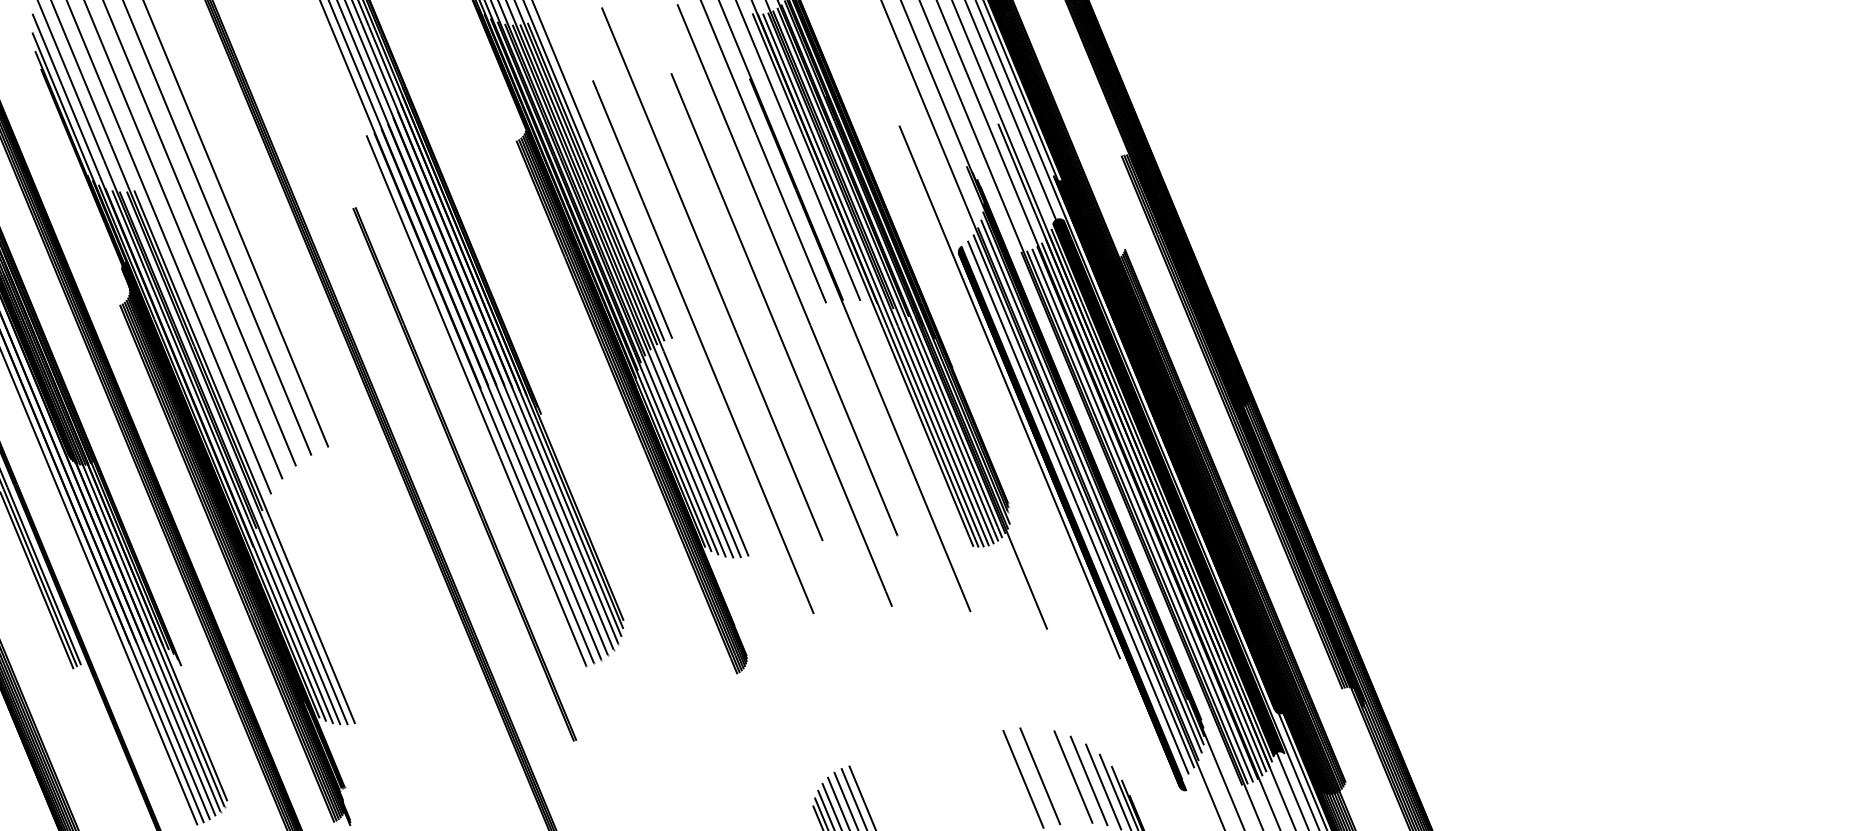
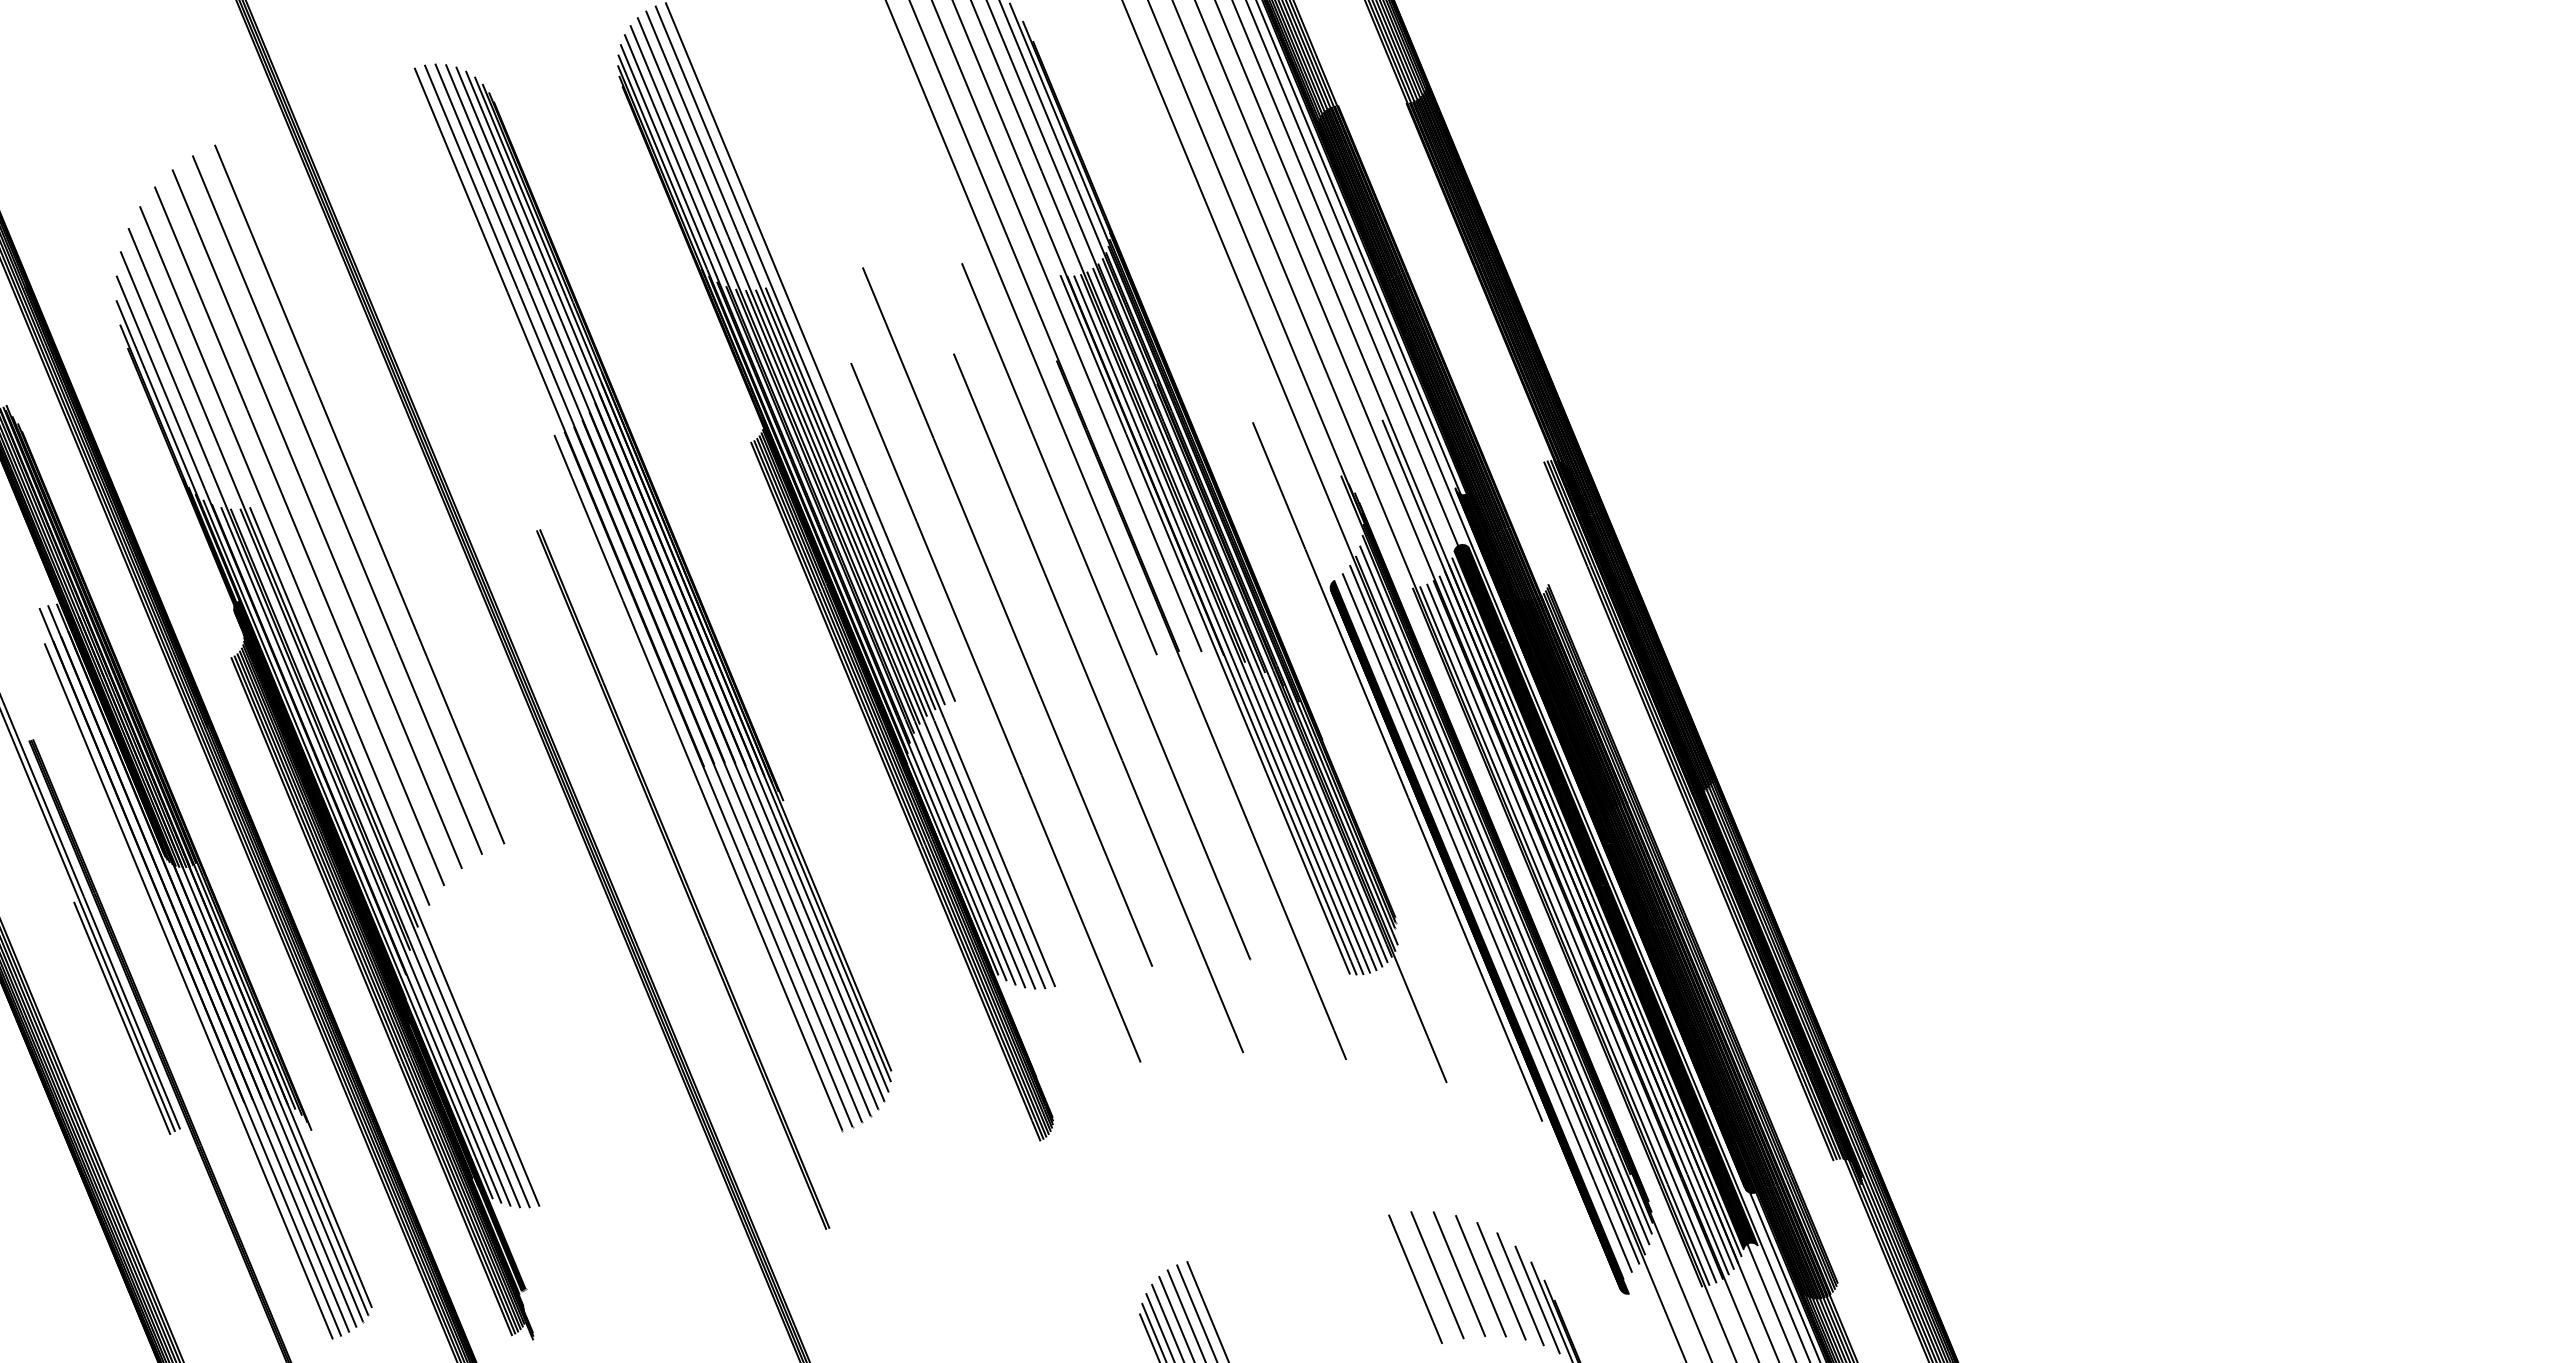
line: (1057, 774) -> (1459, 1273), added

